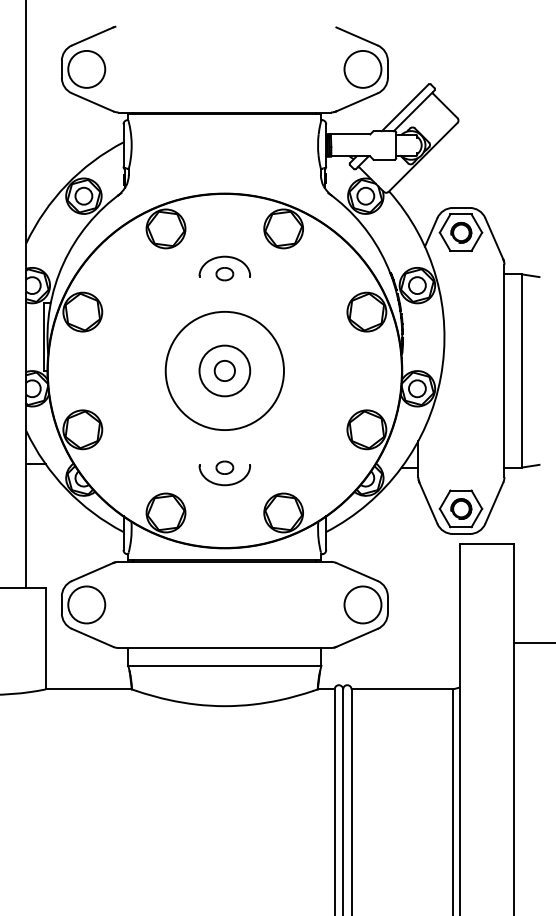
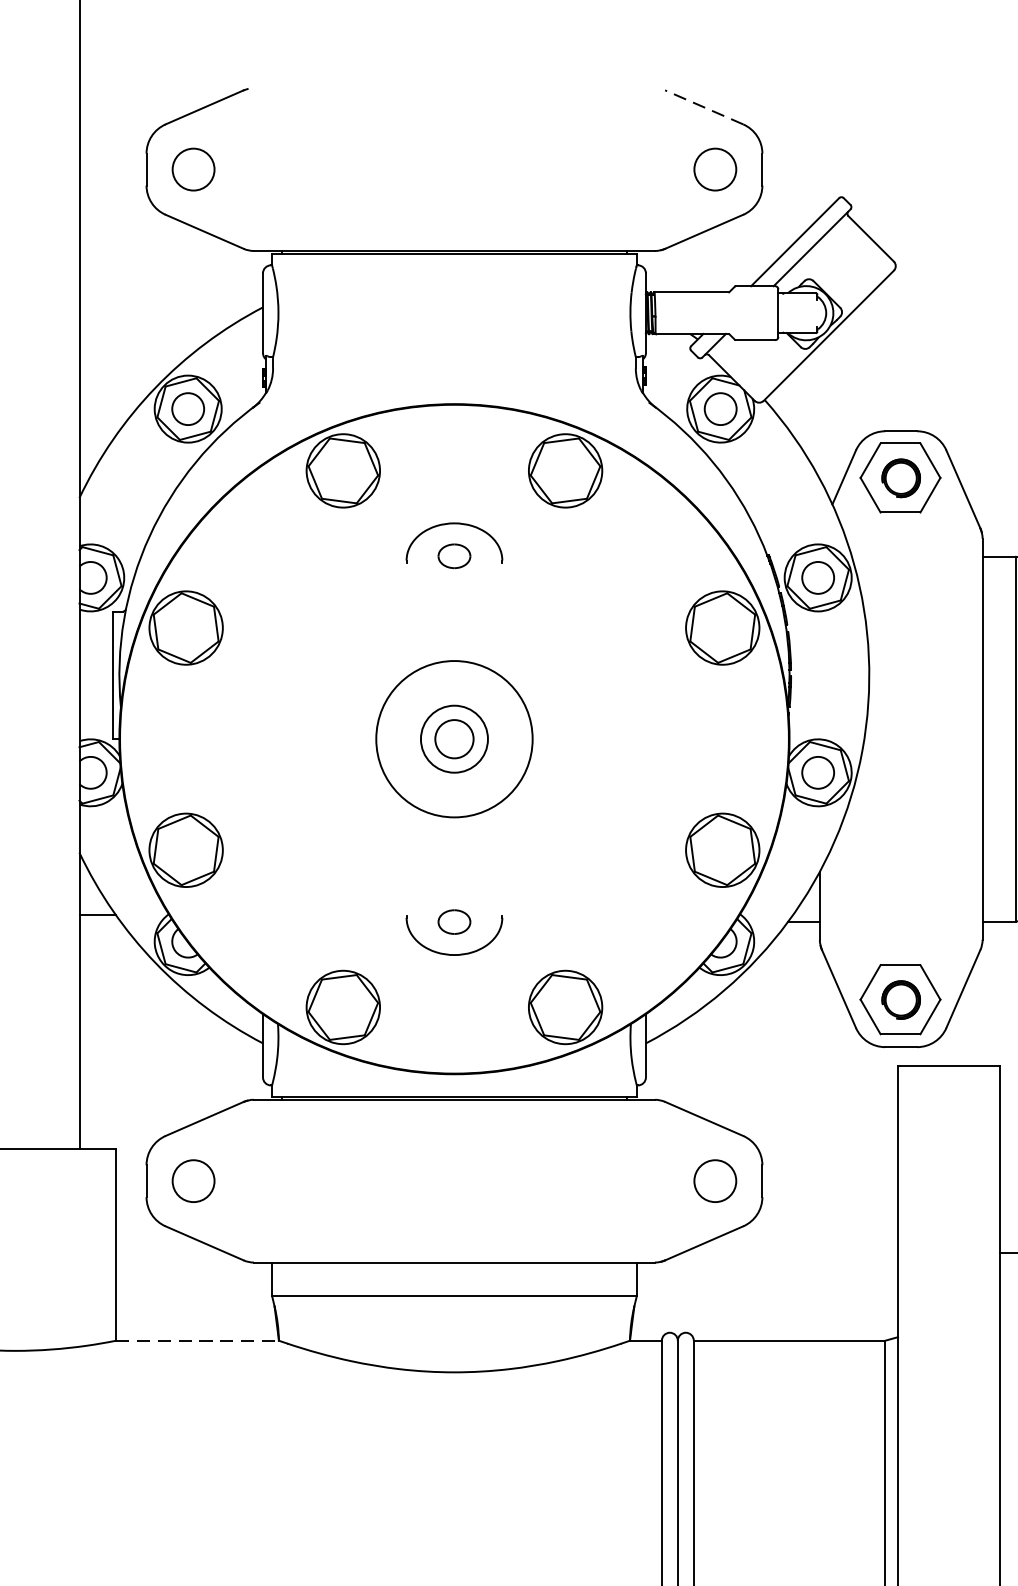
line: (357, 36) -> (704, 107), solid -> dashed
circle: (86, 68) -> (193, 167), size x0.6
circle: (362, 68) -> (714, 167), size x0.6
circle: (224, 370) -> (453, 738), size x0.7
circle: (224, 370) -> (453, 738), size x0.7
circle: (86, 604) -> (193, 1180), size x0.6
circle: (362, 604) -> (714, 1180), size x0.6
line: (89, 689) -> (198, 1340), solid -> dashed

